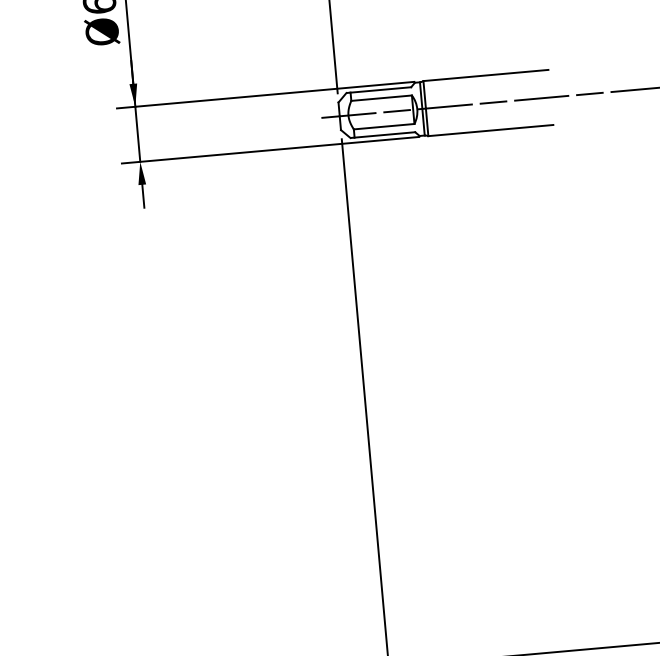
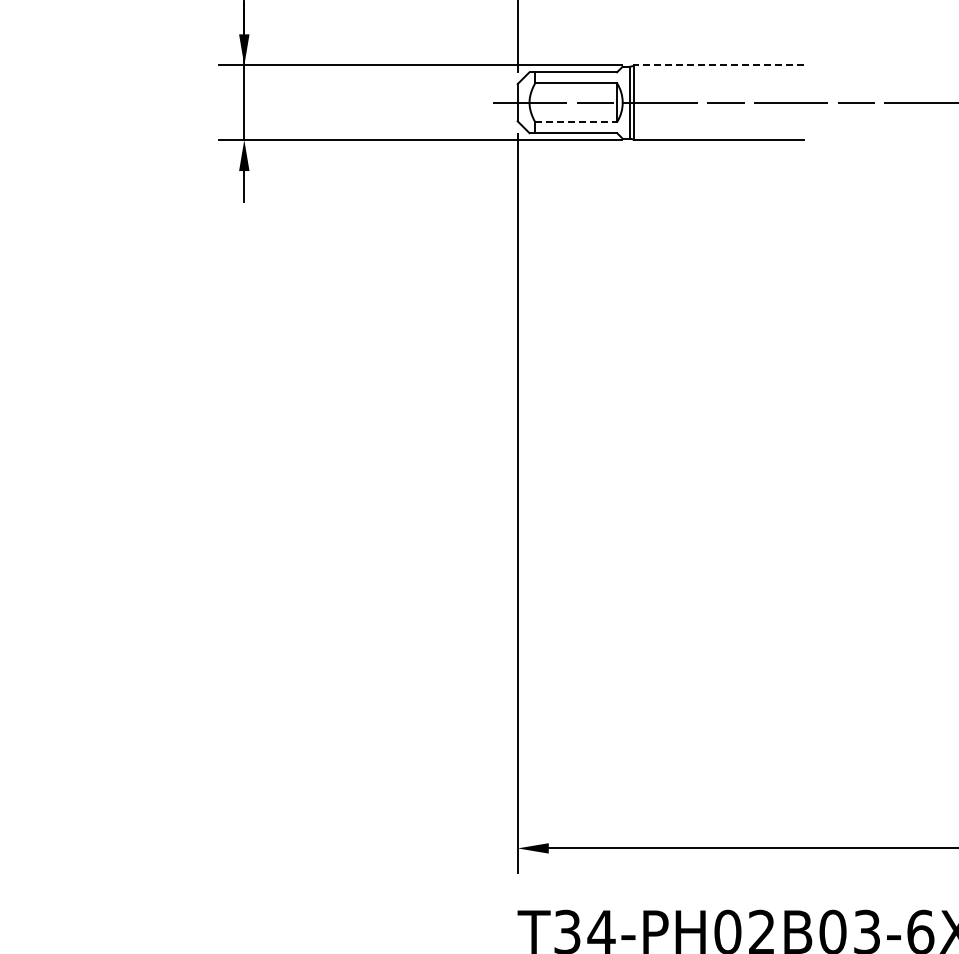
line: (485, 75) -> (718, 65), solid -> dashed
line: (384, 127) -> (576, 122), solid -> dashed

